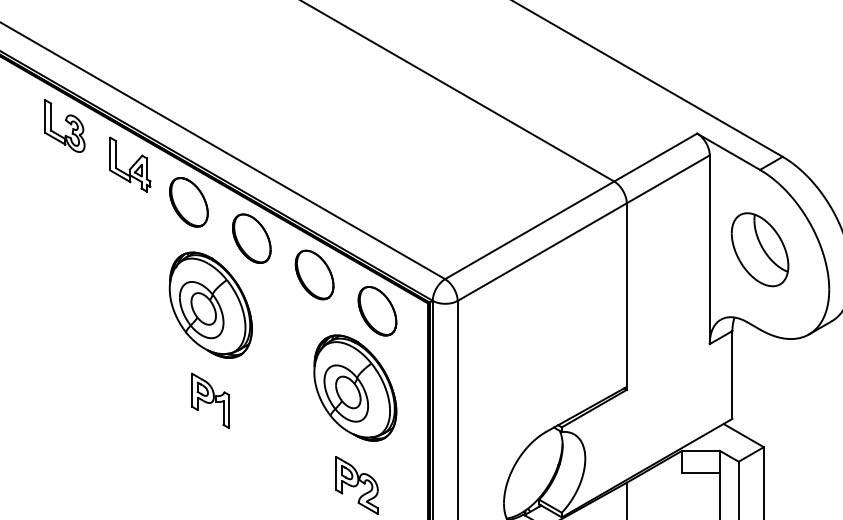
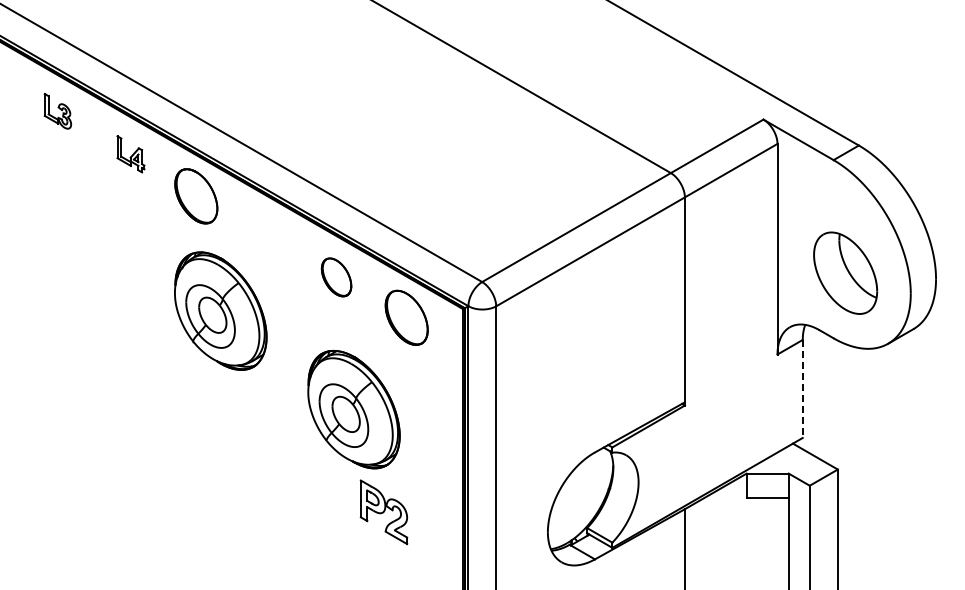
part: (64, 126) -> (57, 111), size x0.6
part: (129, 164) -> (130, 154), size x0.6
part: (251, 238) -> (266, 236), removed
part: (759, 249) -> (845, 272), moved
part: (314, 275) -> (336, 277), size x0.7
line: (732, 375) -> (802, 389), solid -> dashed
part: (354, 388) -> (353, 409), moved
part: (209, 400) -> (219, 417), removed

